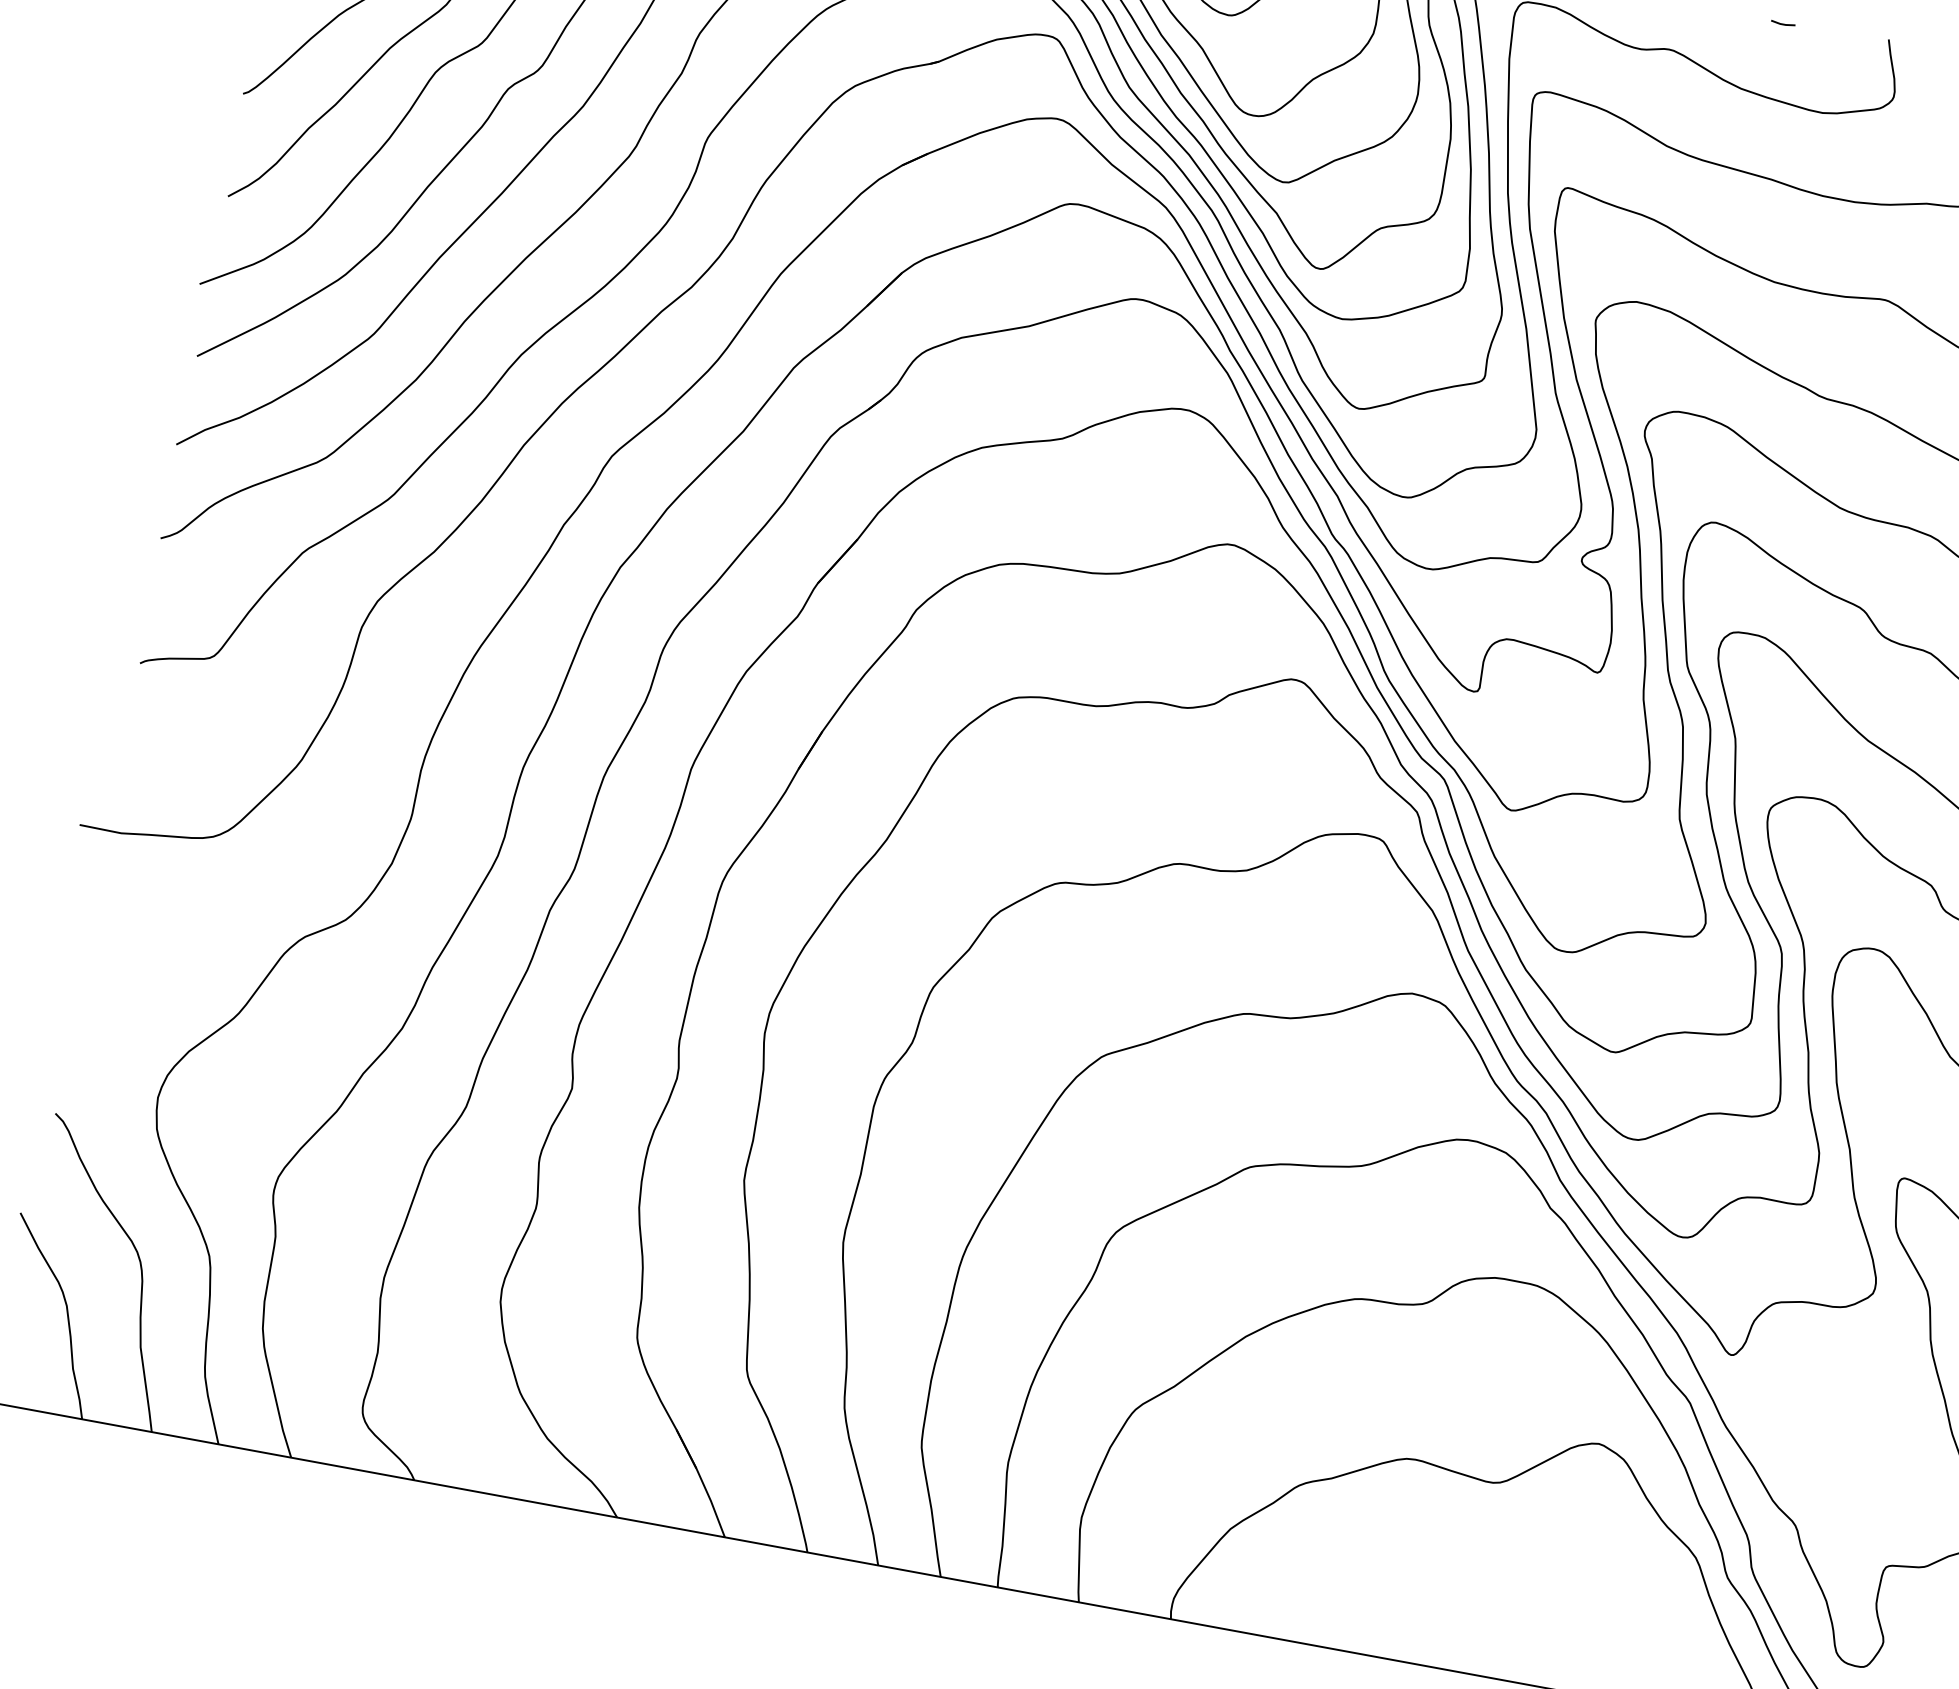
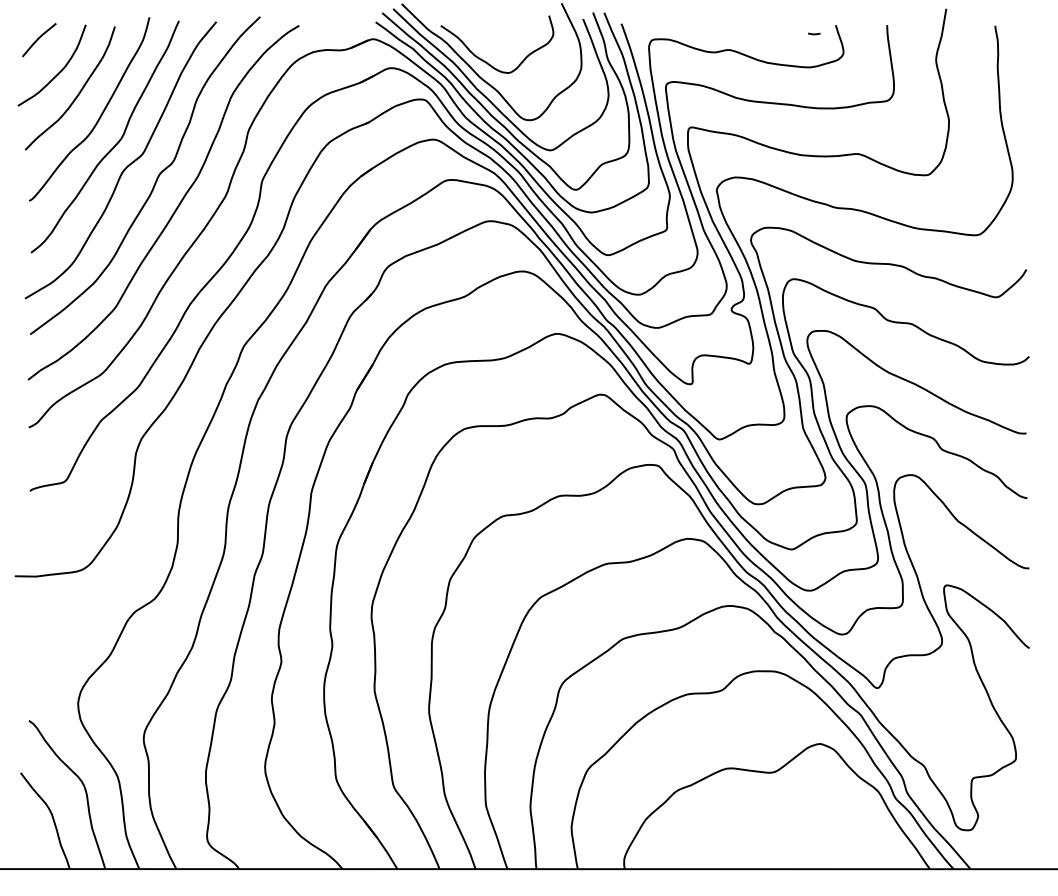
line: (1783, 22) -> (814, 33), moved

